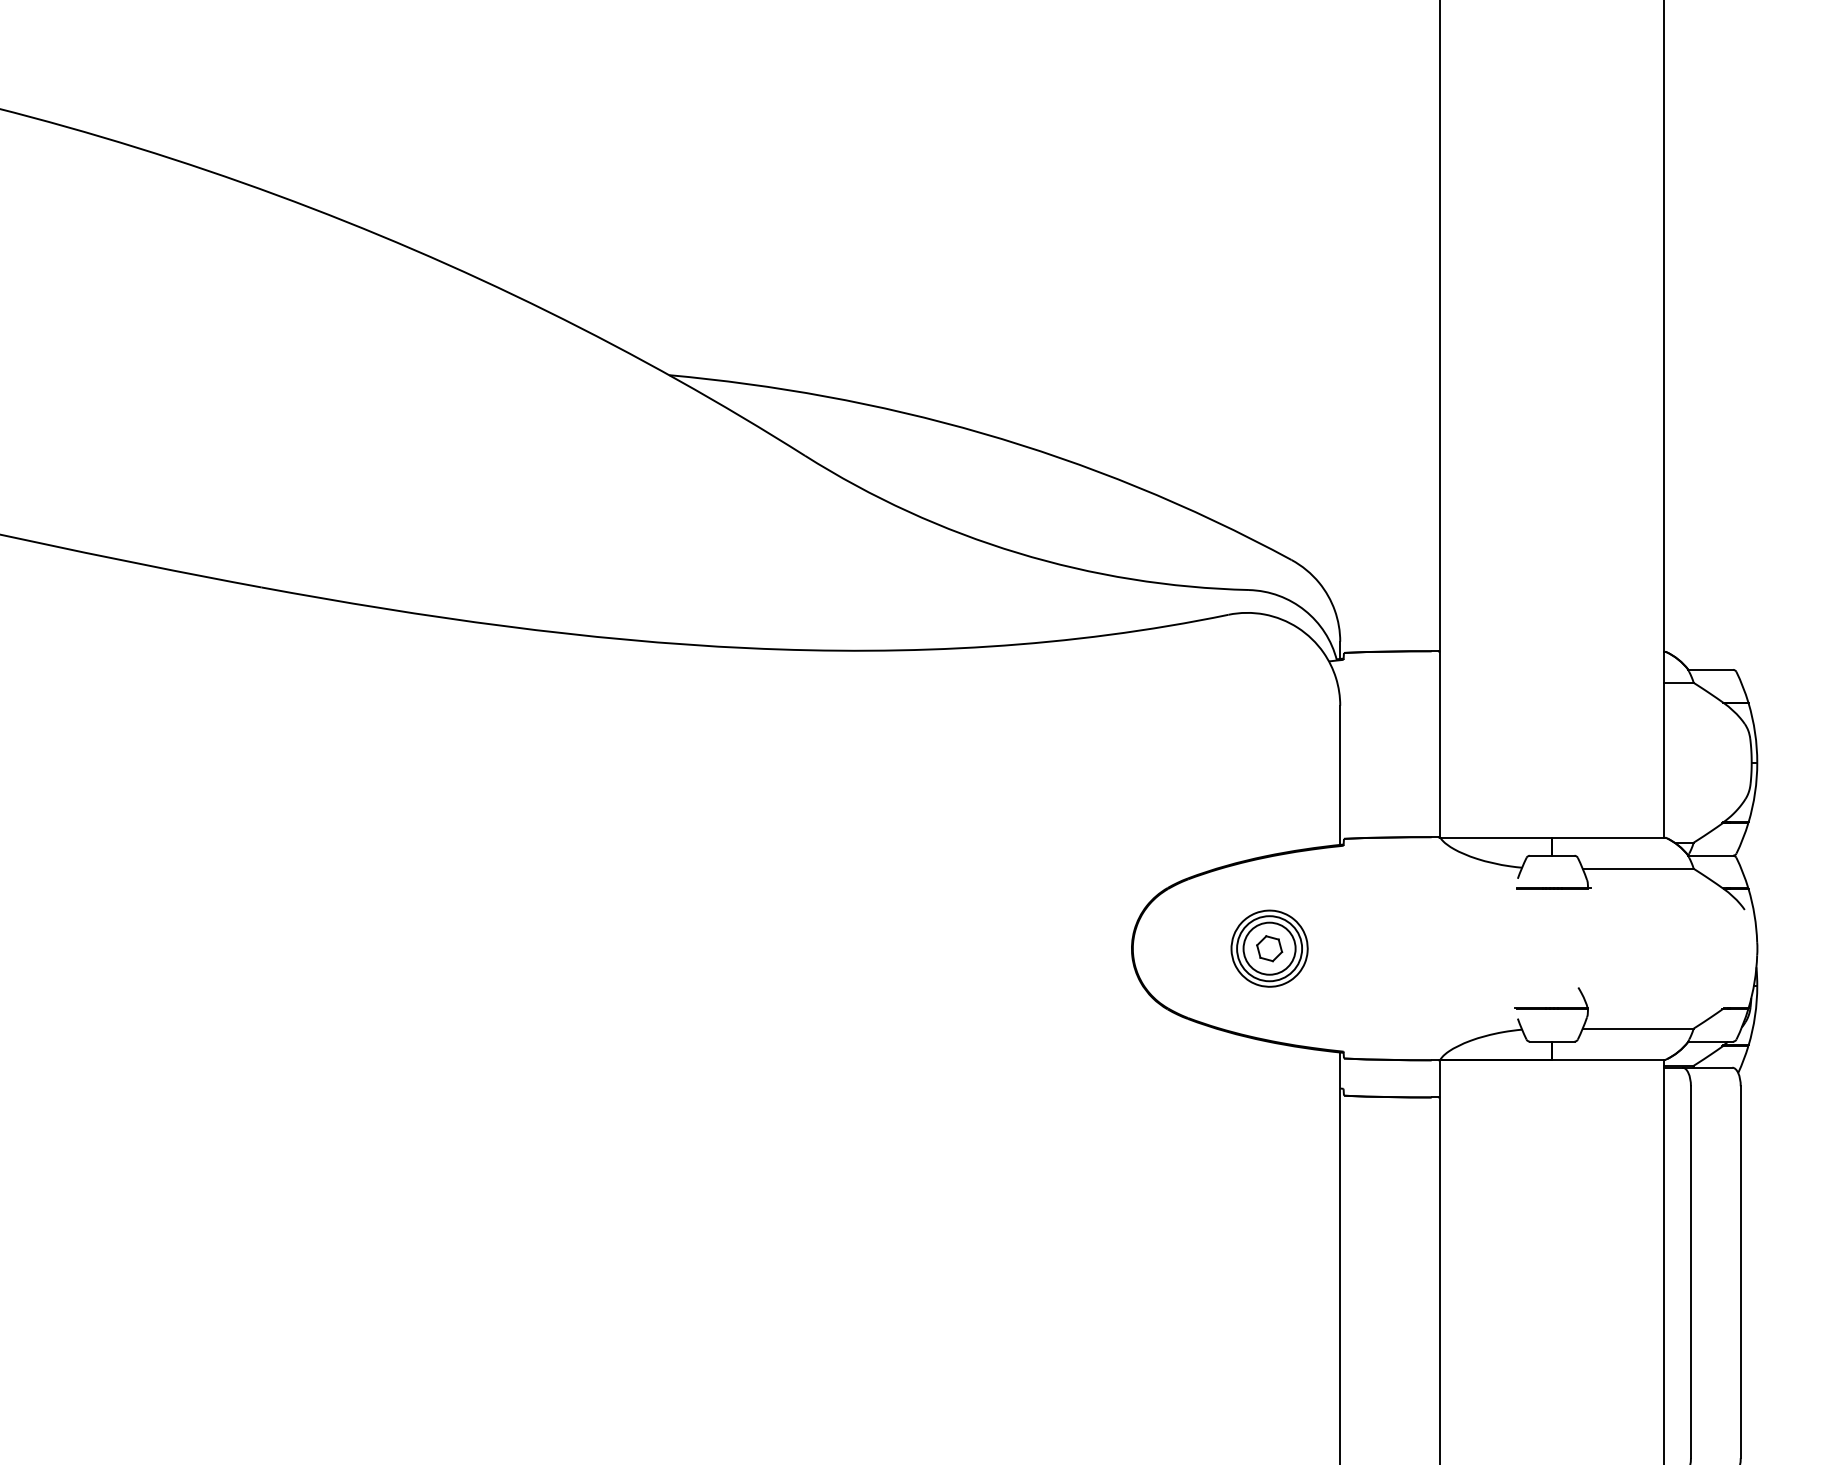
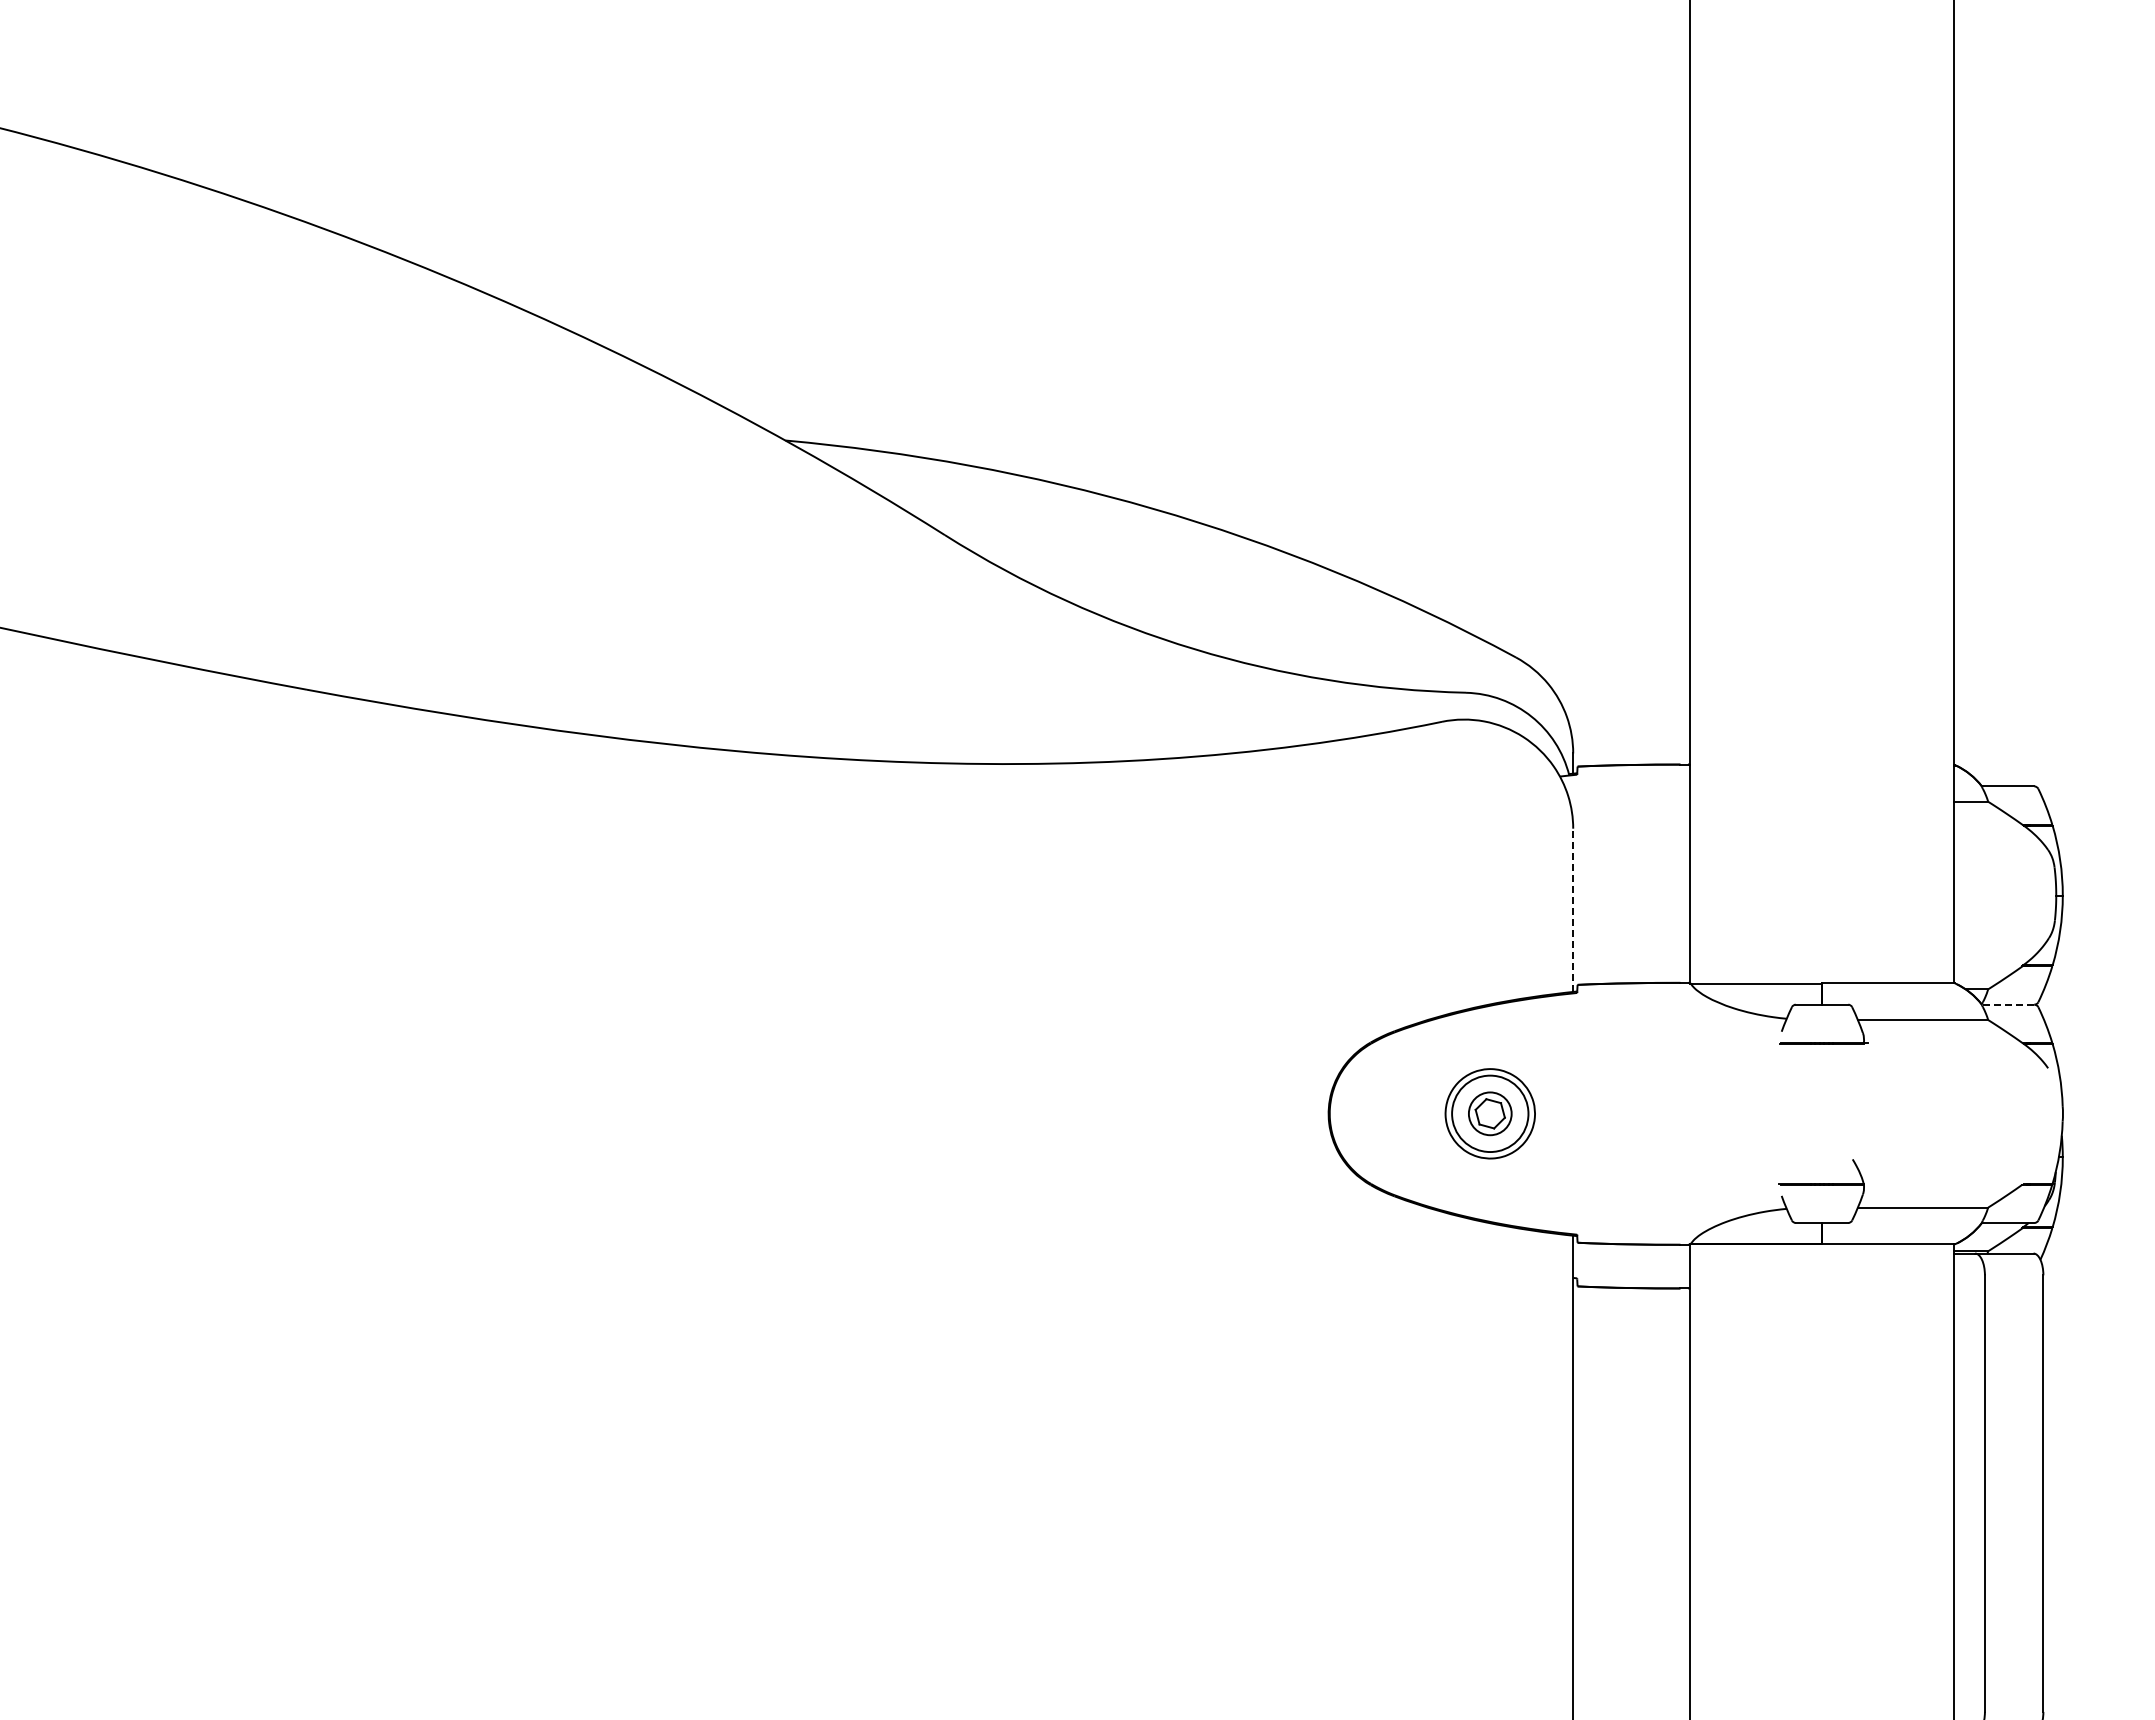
line: (1340, 775) -> (1573, 910), solid -> dashed
line: (1710, 855) -> (2007, 1004), solid -> dashed
circle: (1268, 948) -> (1489, 1113), size x0.7

